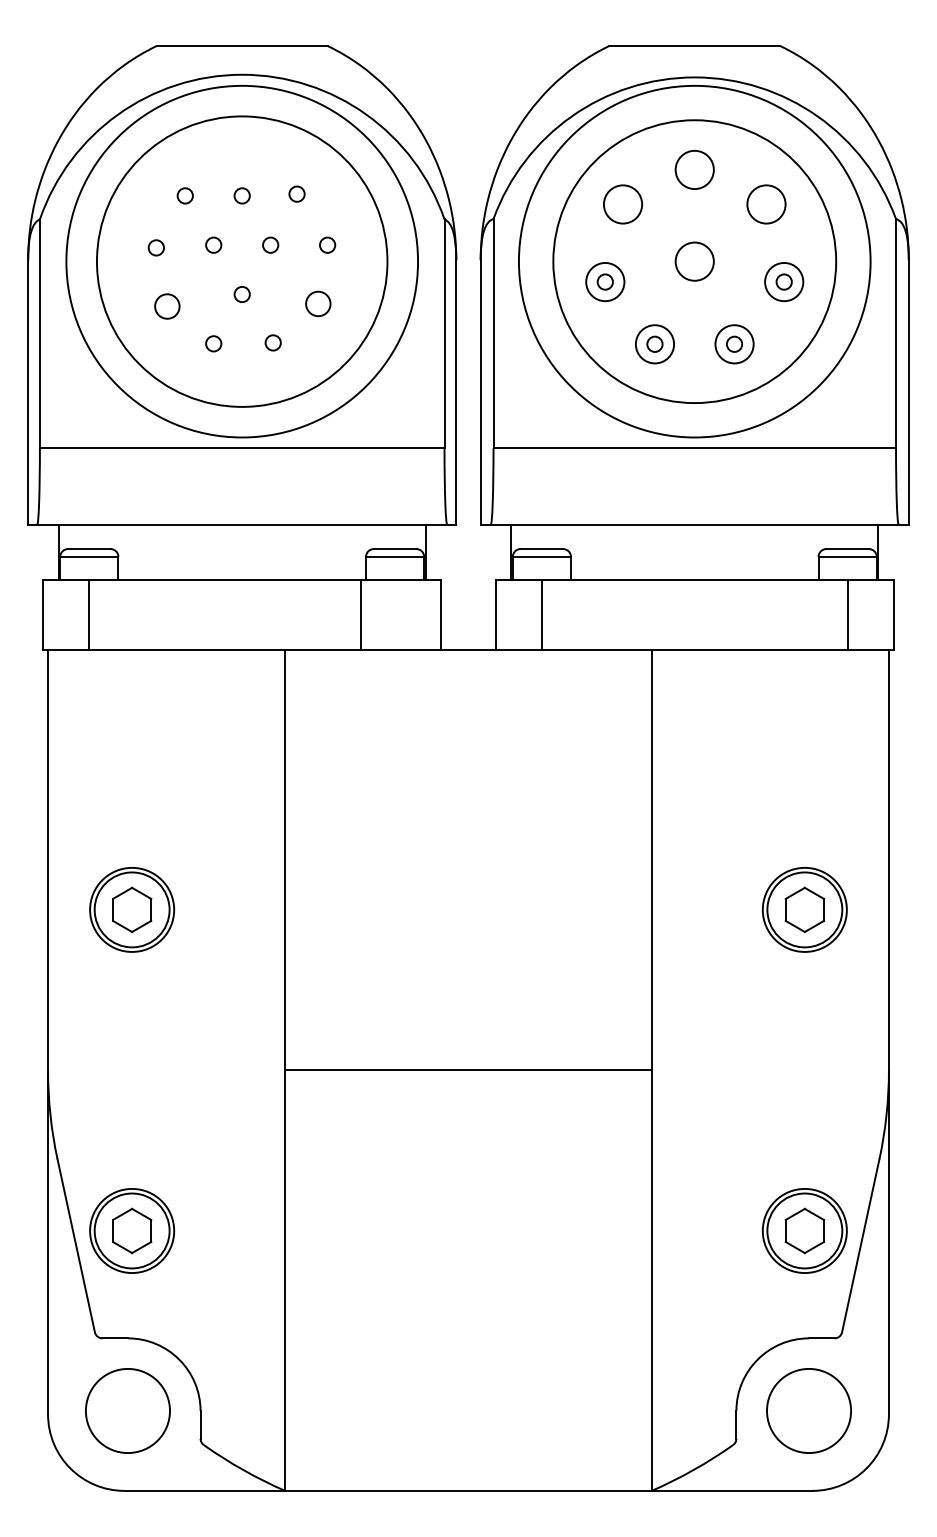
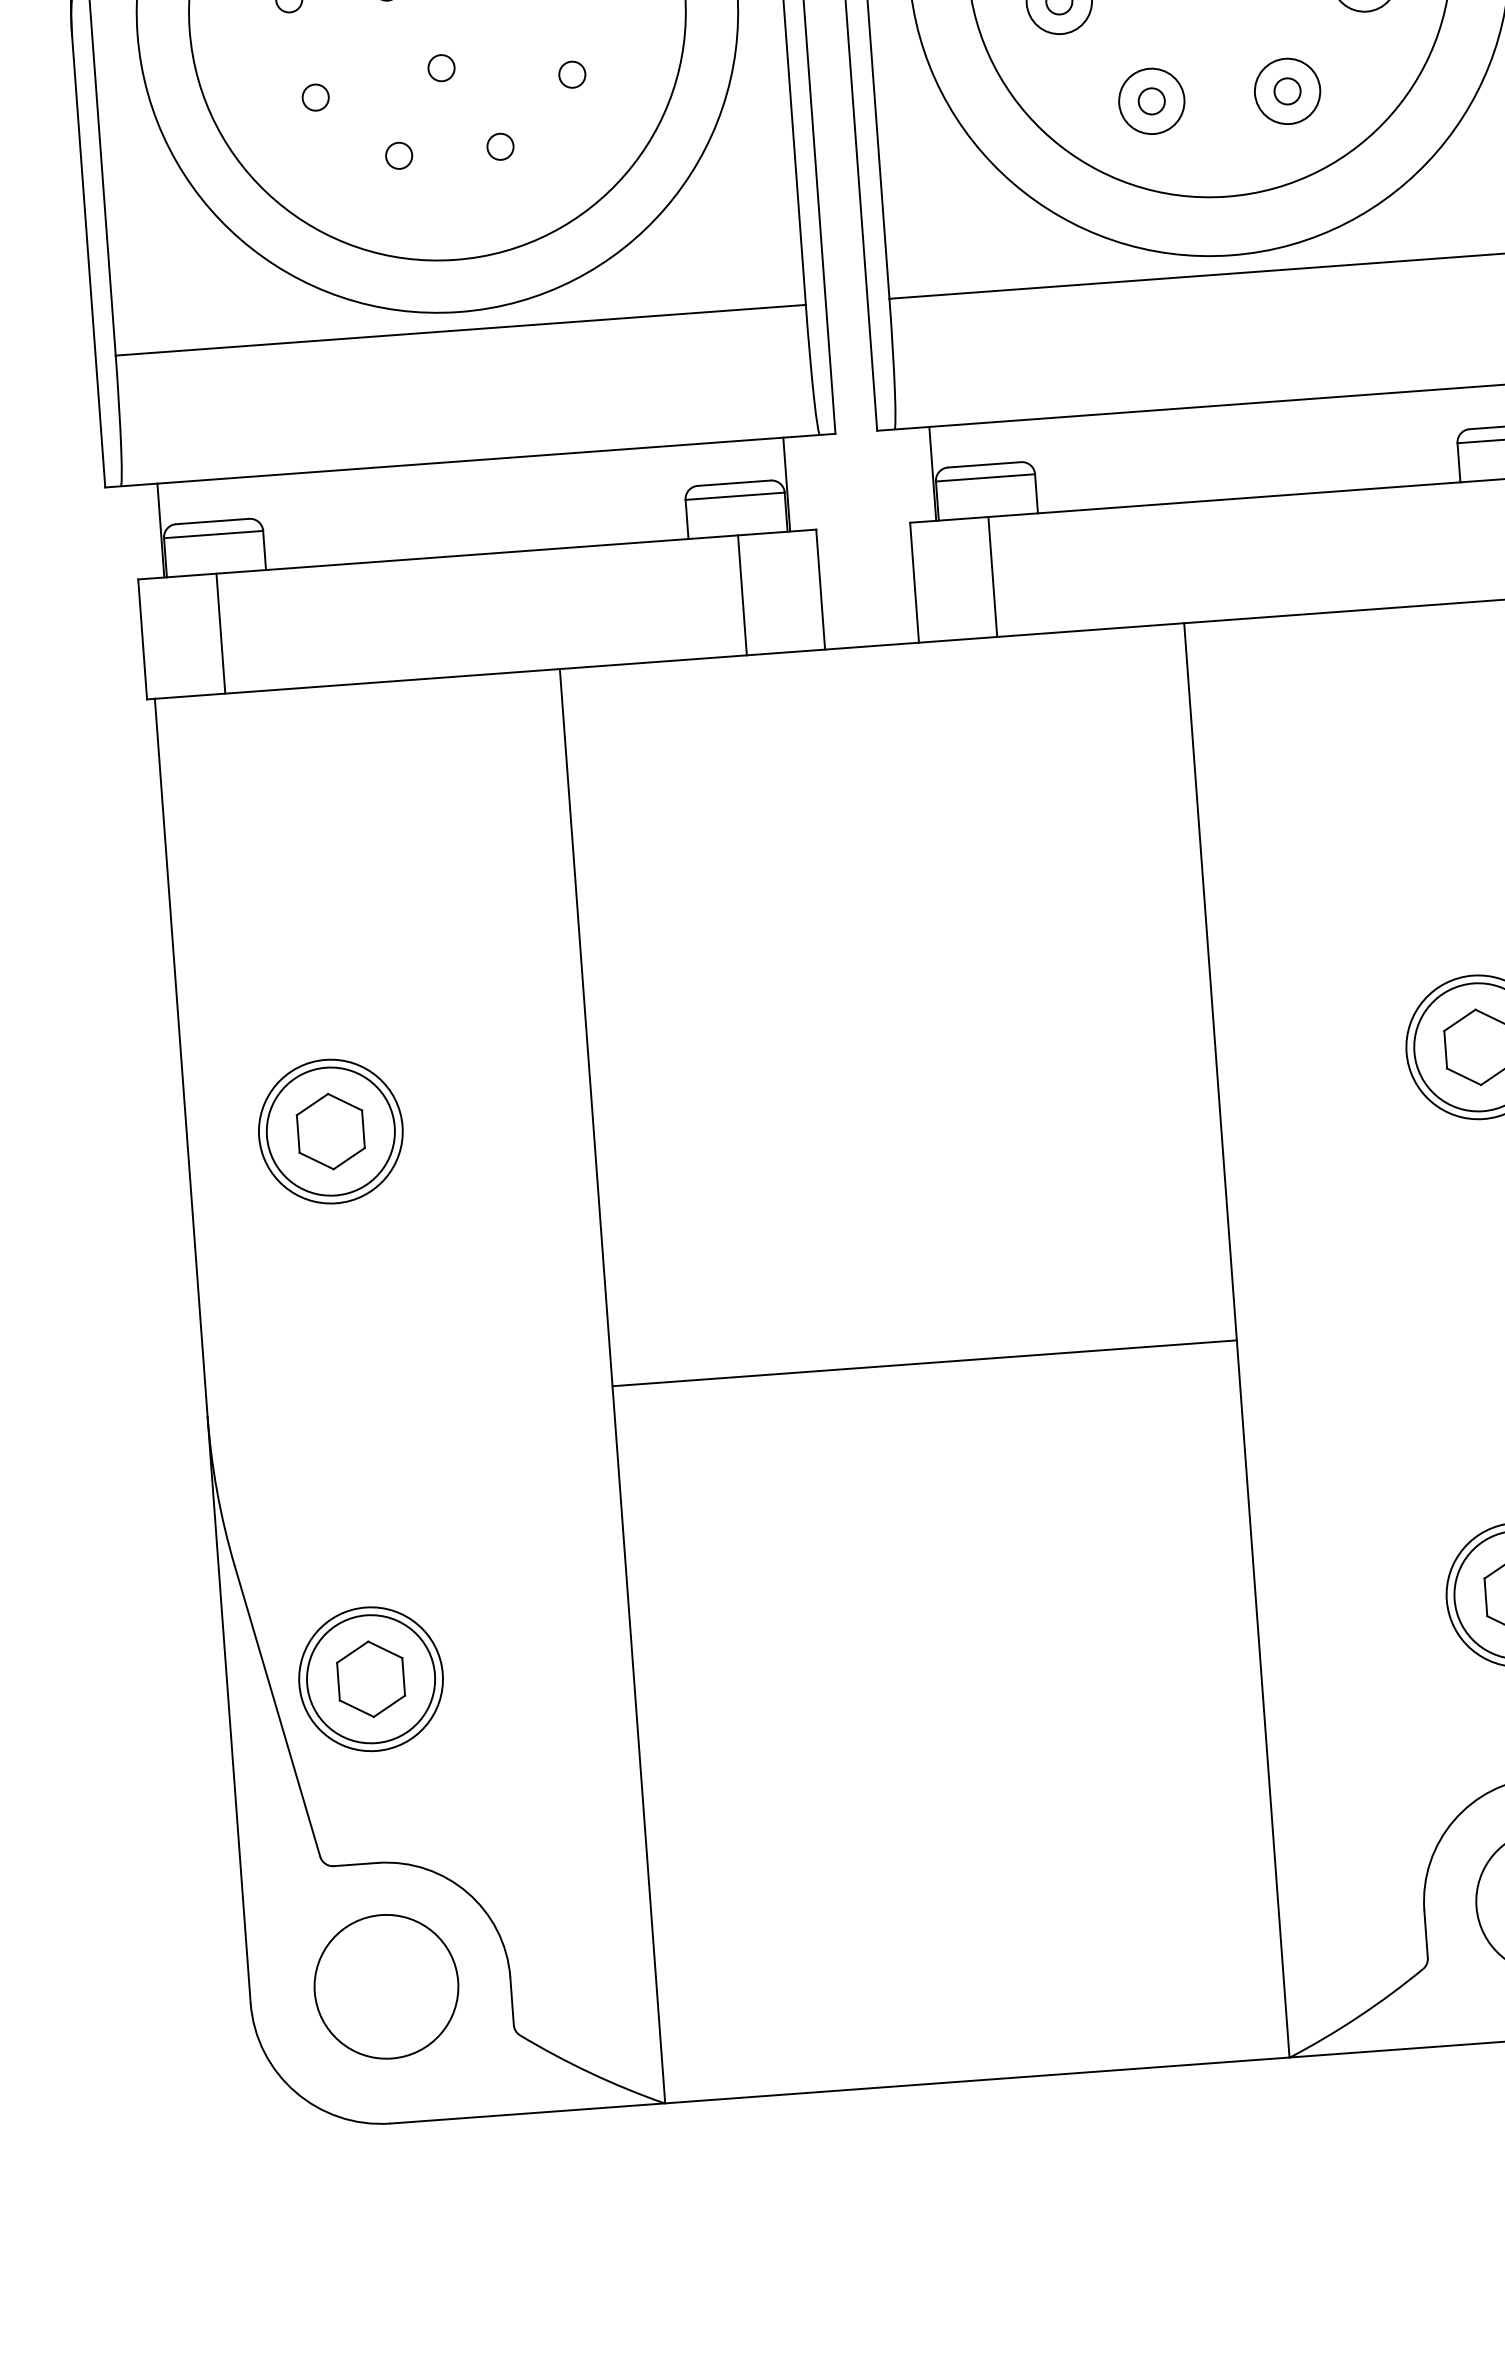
circle: (317, 303) -> (571, 74), size x0.62
circle: (167, 305) -> (315, 96), size x0.62
line: (361, 614) -> (743, 594), moved

